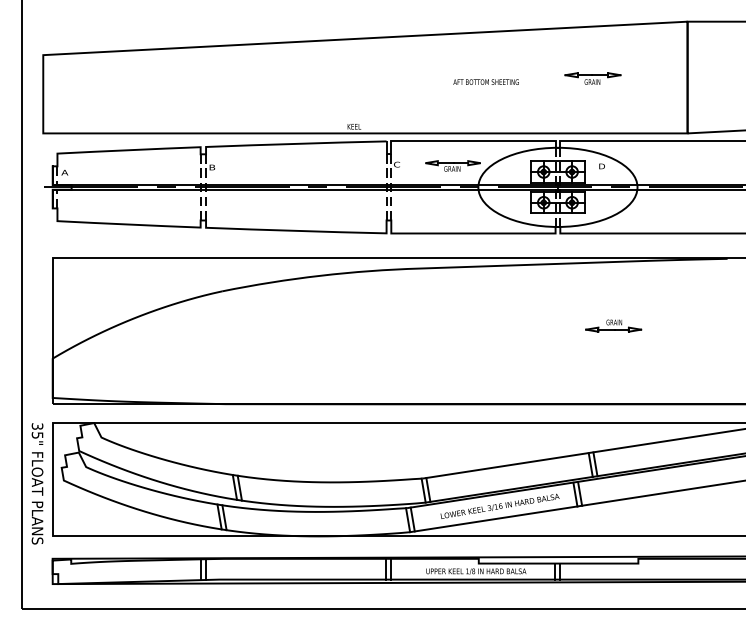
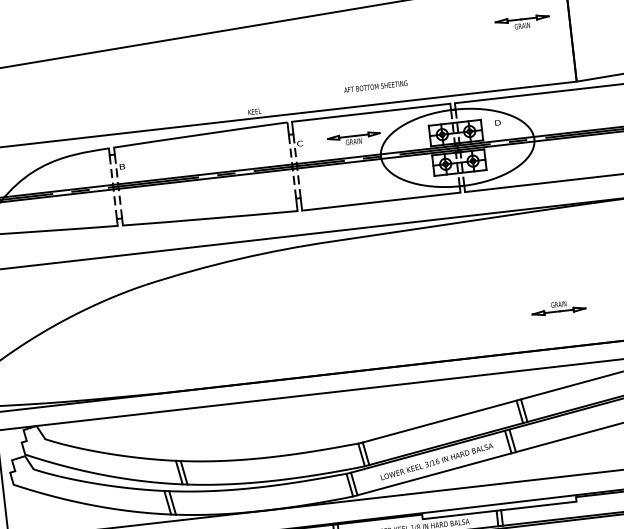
part: (592, 78) -> (522, 22), moved
text: (485, 81) -> (375, 86), moved
part: (613, 325) -> (558, 307), moved

